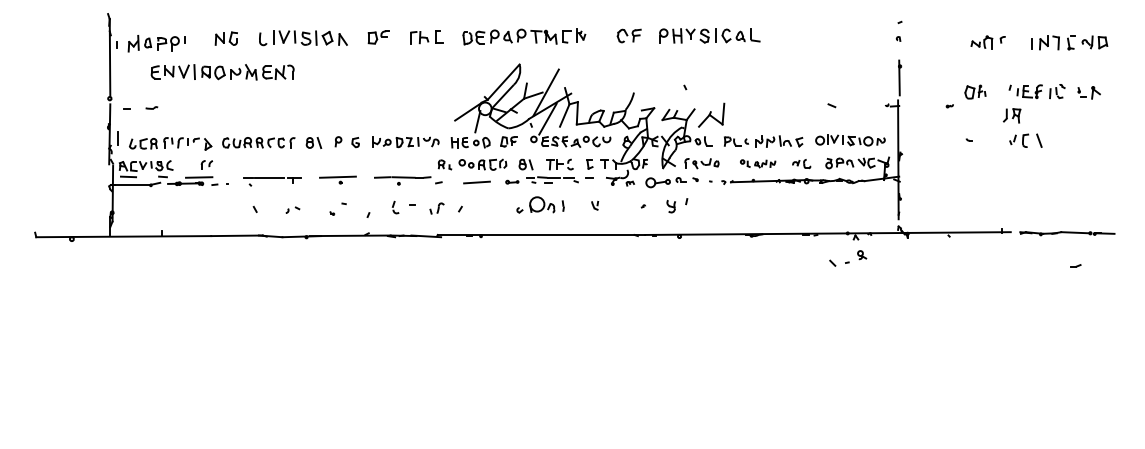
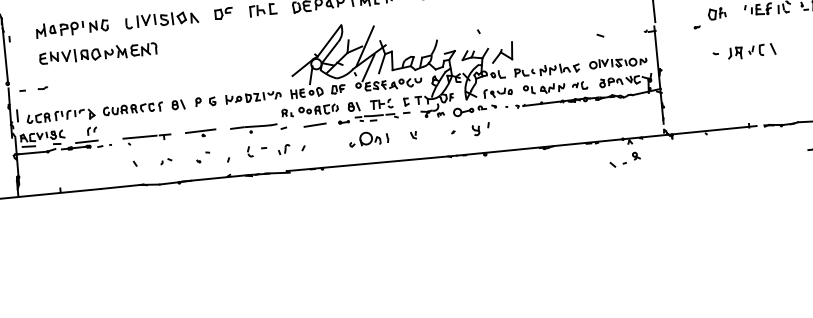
part: (156, 43) -> (59, 29), moved
part: (1011, 115) -> (734, 53), moved
part: (757, 163) -> (543, 88), size x1.43

